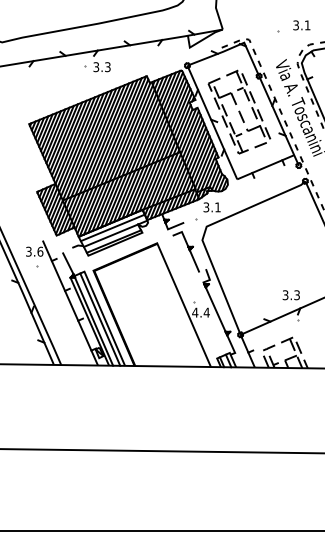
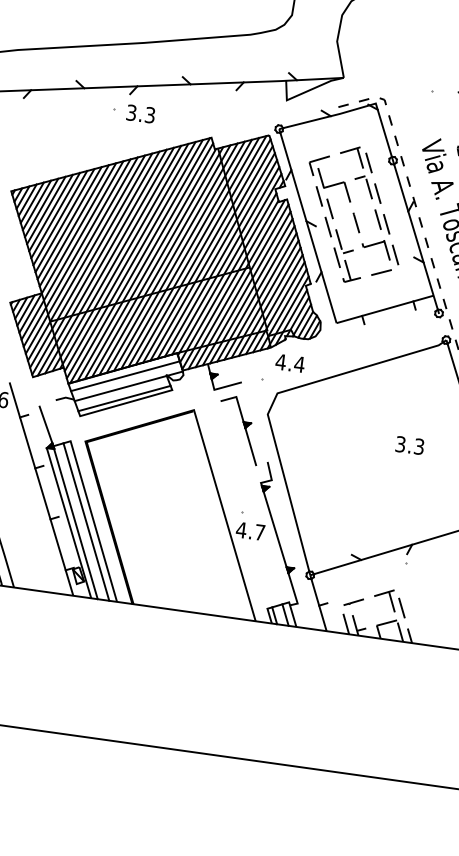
text: (212, 207) -> (290, 363), 3.1 -> 4.4
text: (290, 295) -> (408, 445), moved
text: (206, 312) -> (259, 532), 4.4 -> 4.7

